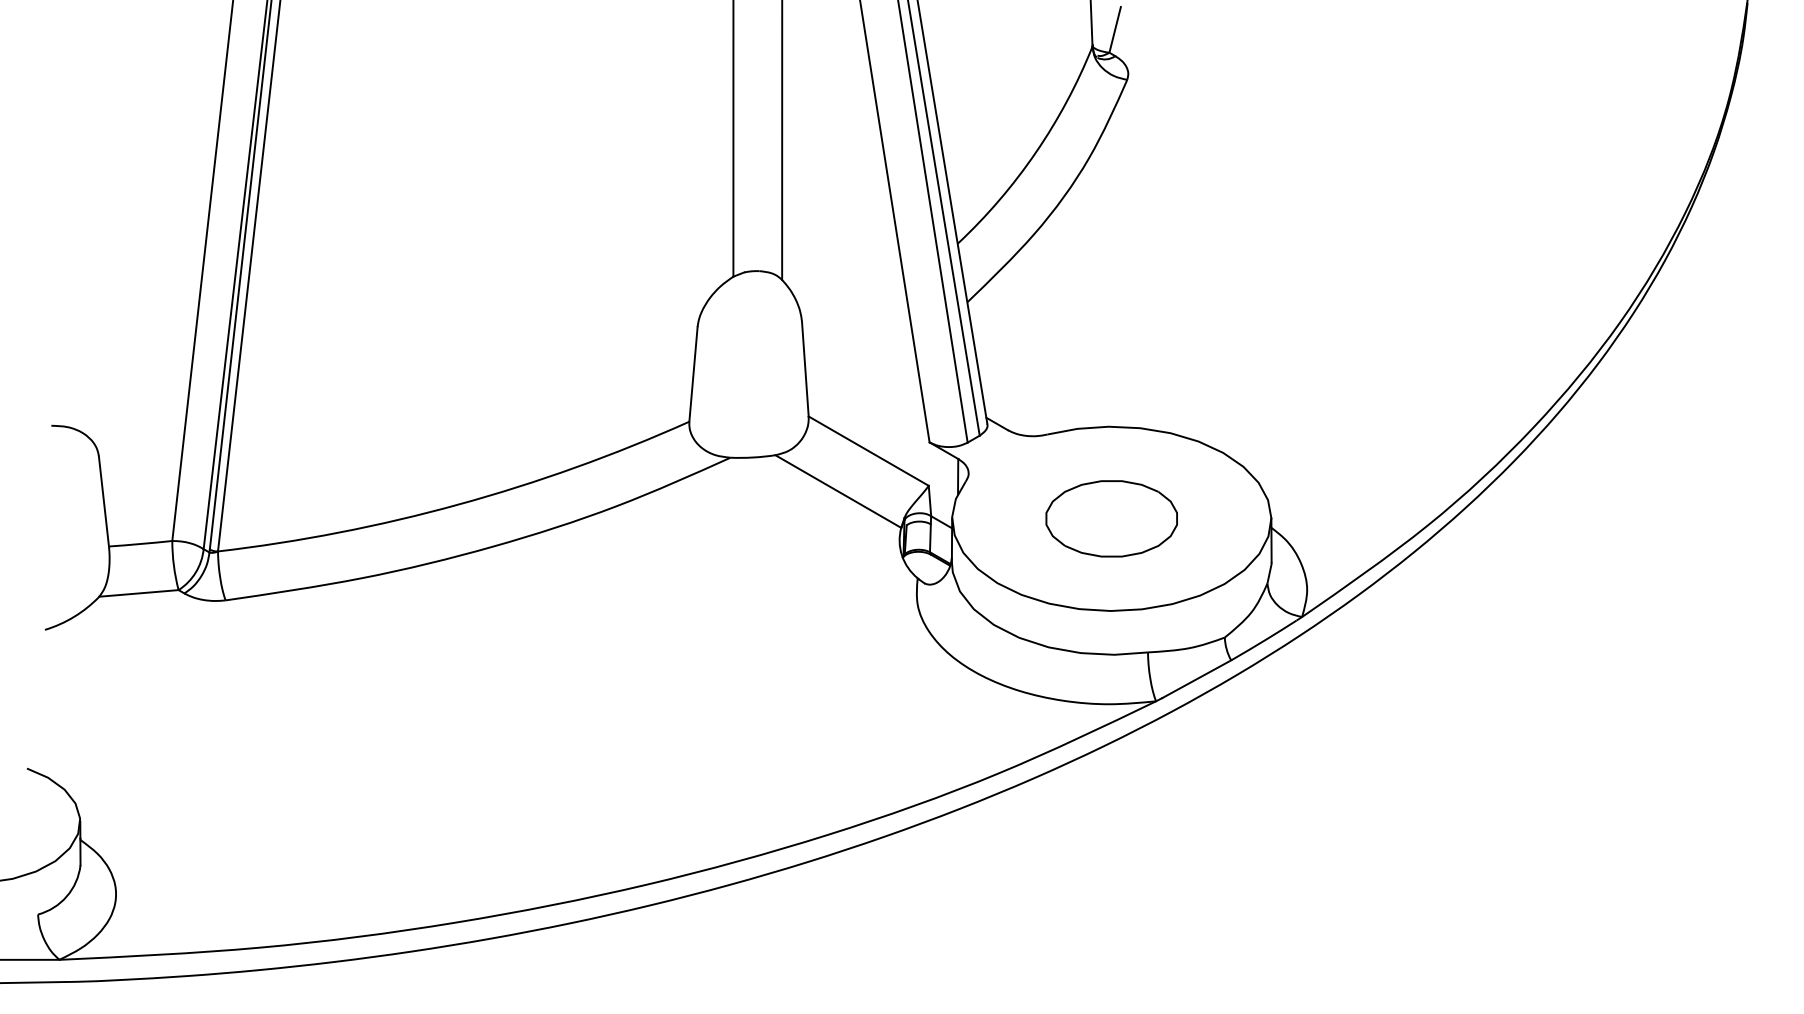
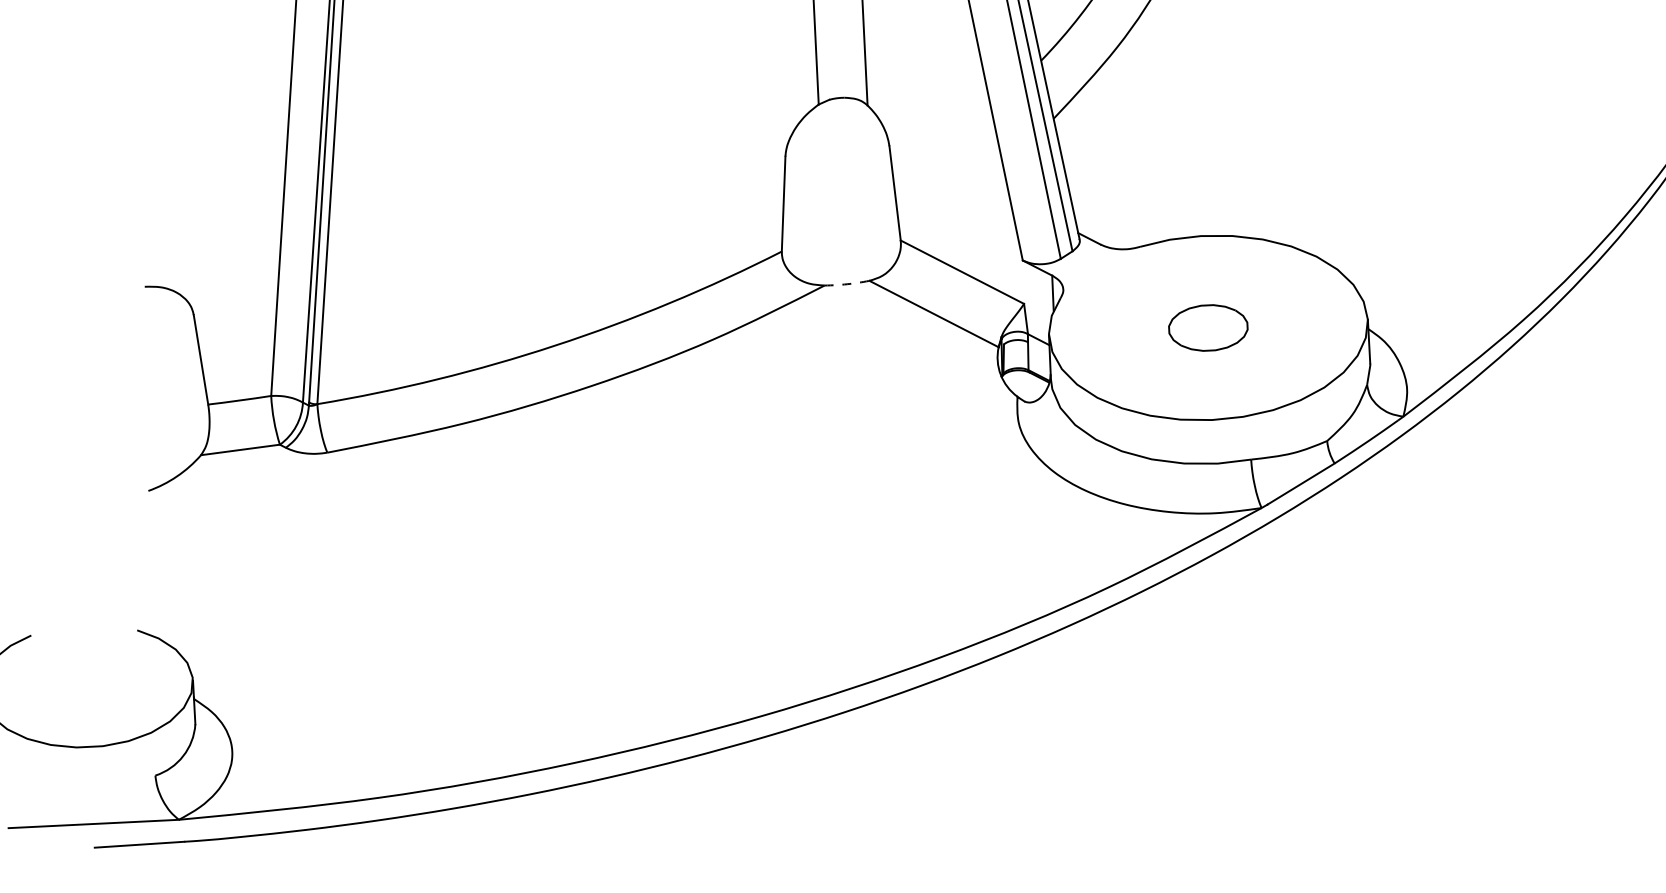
arc: (753, 457) -> (847, 284), solid -> dashed
part: (1111, 518) -> (1208, 327), size x0.6

